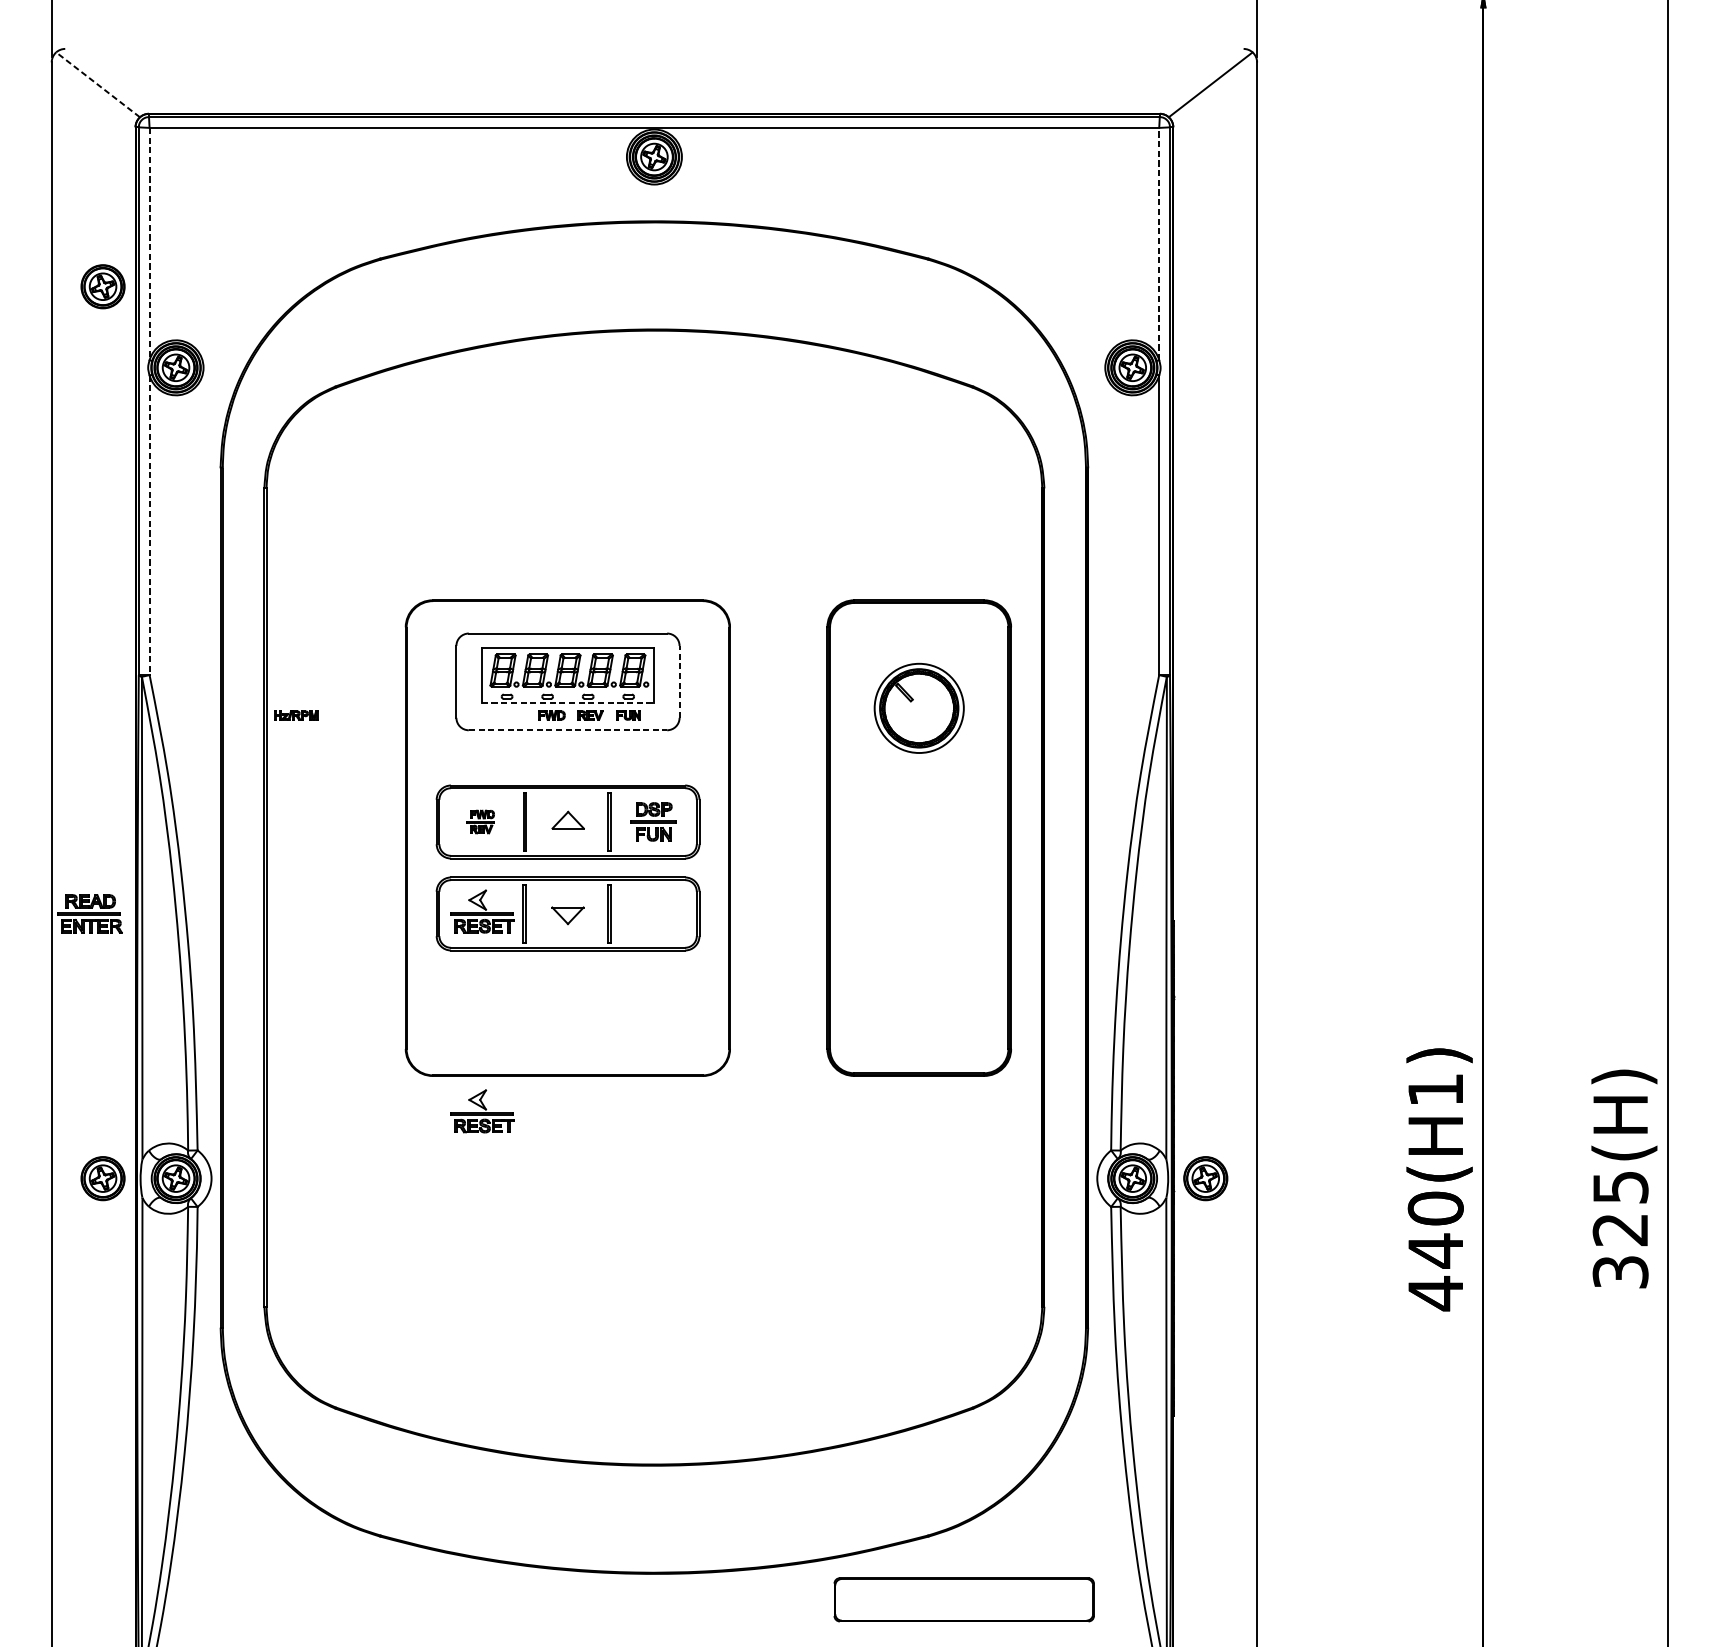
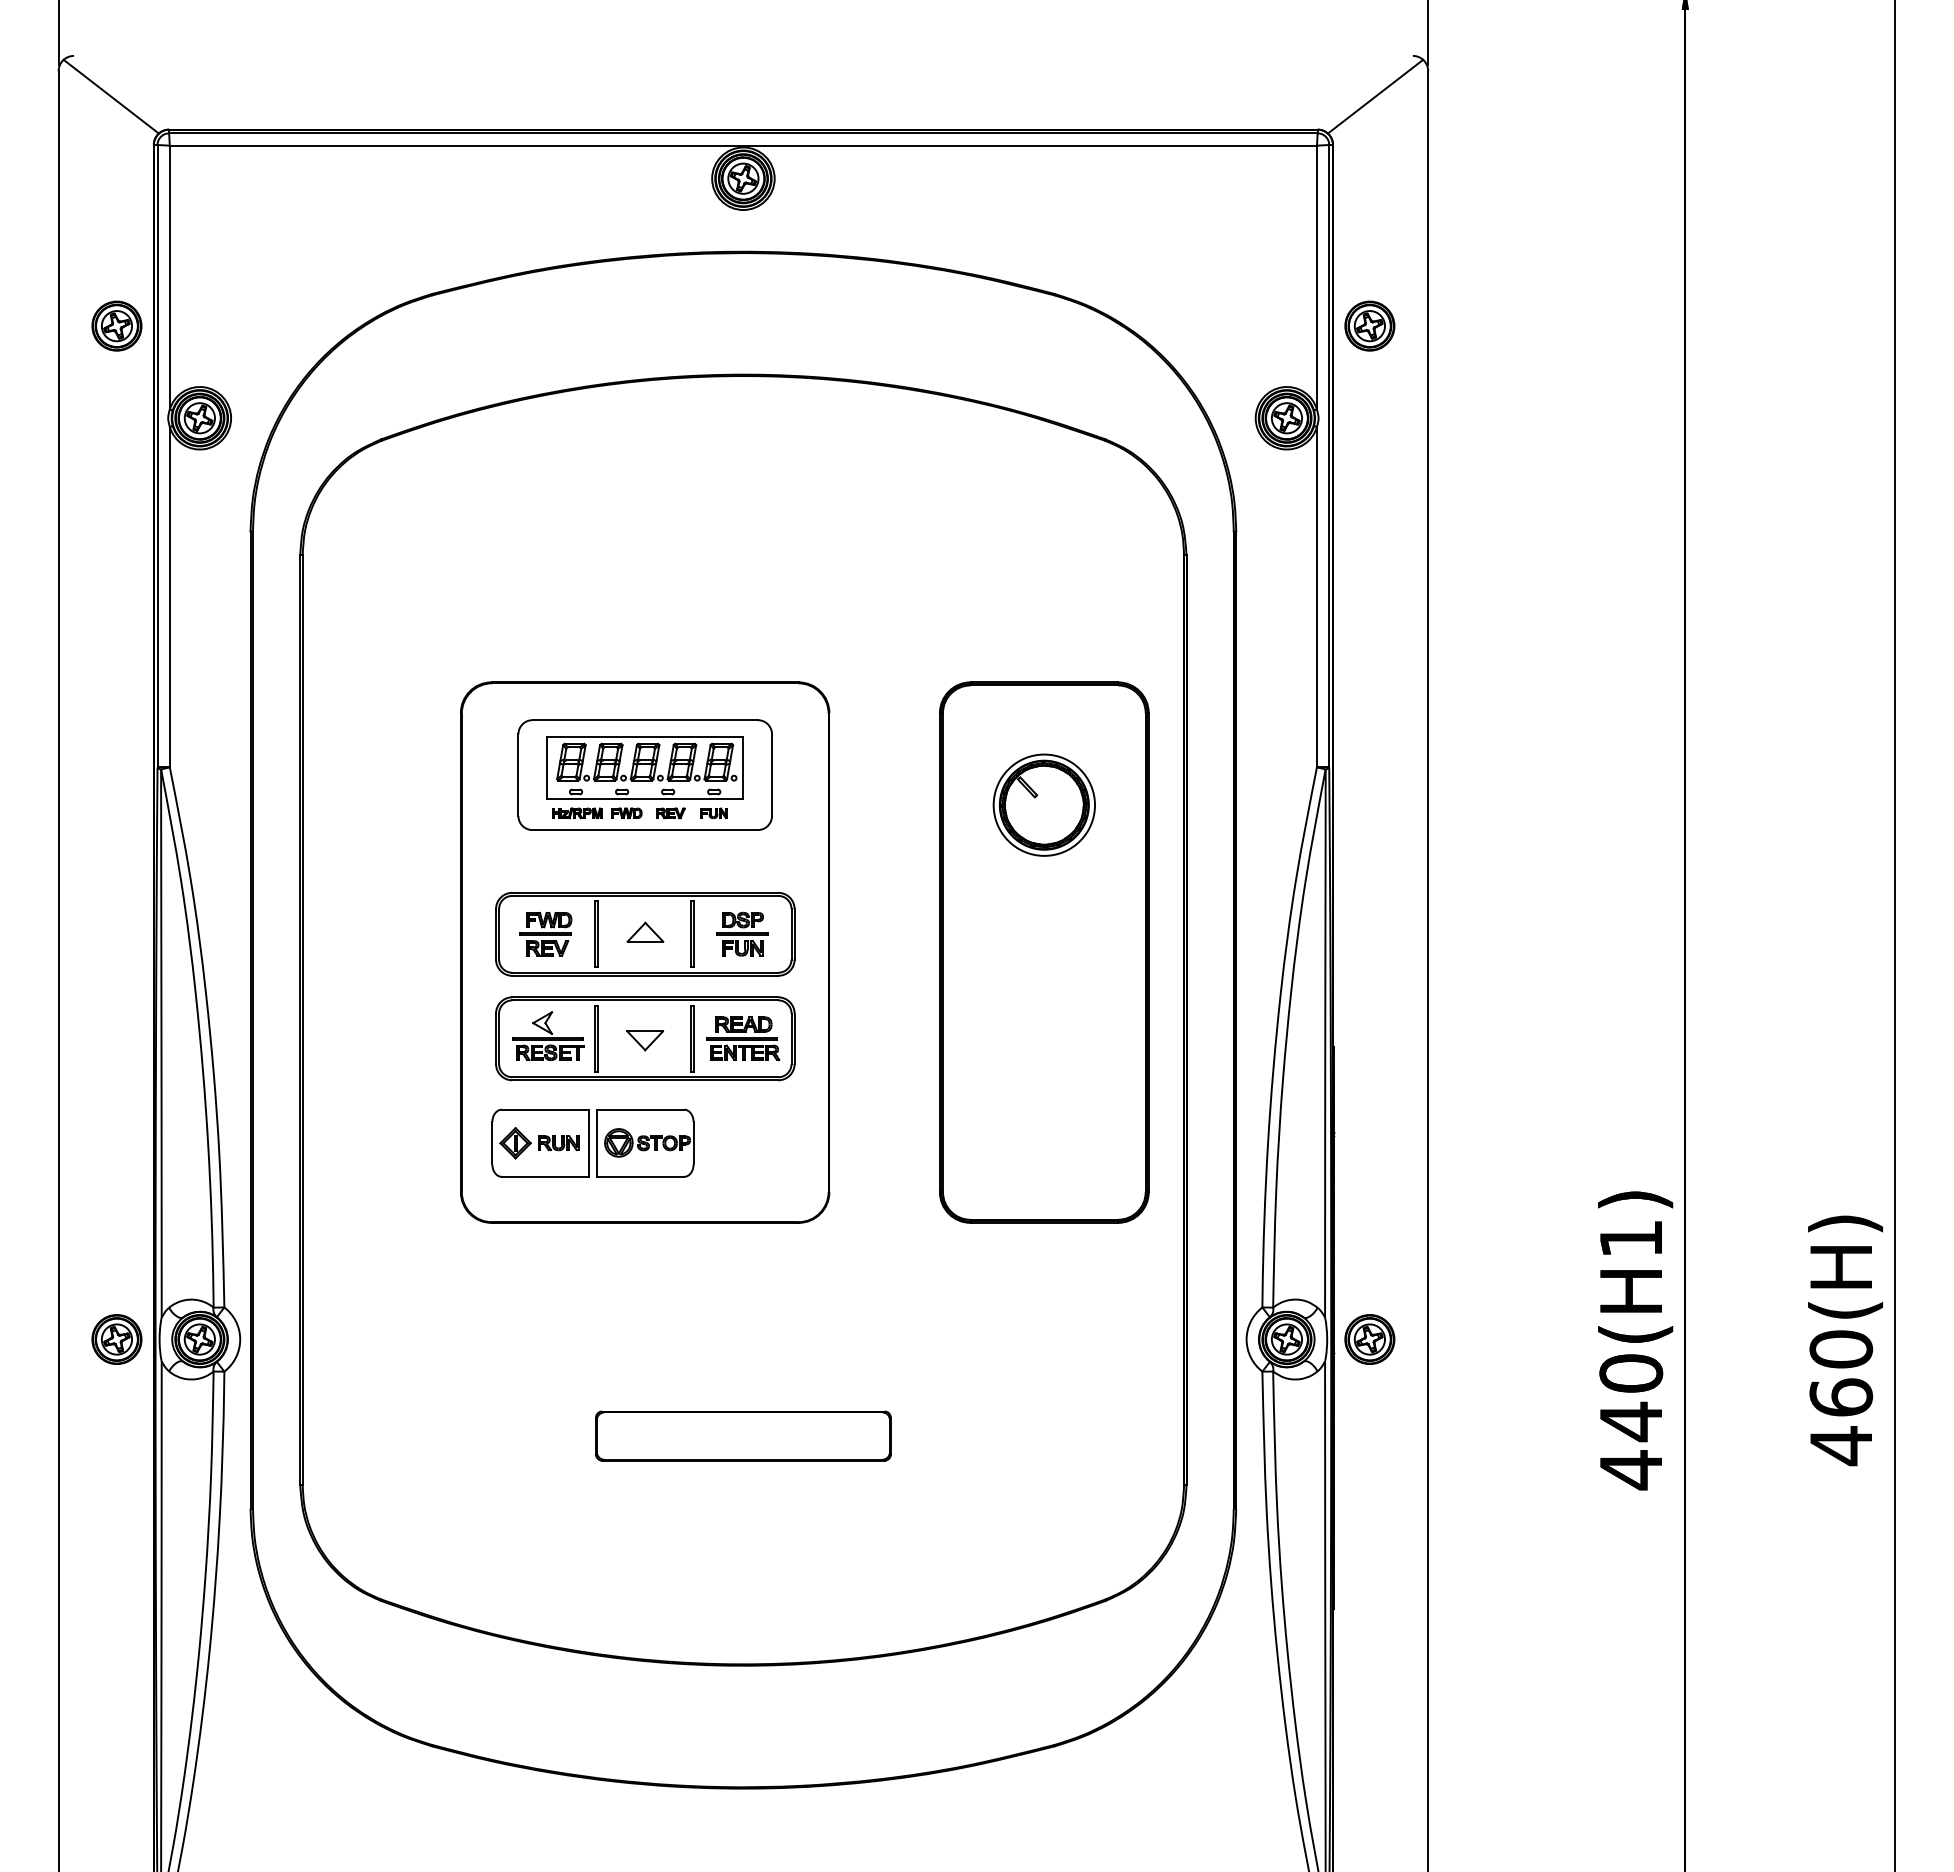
line: (97, 84) -> (110, 96), dashed -> solid
line: (149, 243) -> (169, 277), dashed -> solid
line: (1158, 243) -> (1316, 277), dashed -> solid
part: (1205, 286) -> (1369, 325), added
line: (149, 525) -> (169, 597), dashed -> solid
line: (680, 682) -> (772, 775), dashed -> solid
line: (568, 703) -> (645, 799), dashed -> solid
part: (296, 715) -> (577, 813), moved
line: (568, 730) -> (645, 830), dashed -> solid
part: (480, 822) -> (545, 934), size x1.67
part: (90, 913) -> (743, 1038), moved
part: (521, 1005) -> (592, 1142), added
part: (482, 1110) -> (548, 1262), removed
text: (1620, 1230) -> (1841, 1398), 325(H) -> 460(H)
part: (964, 1599) -> (743, 1435), moved

